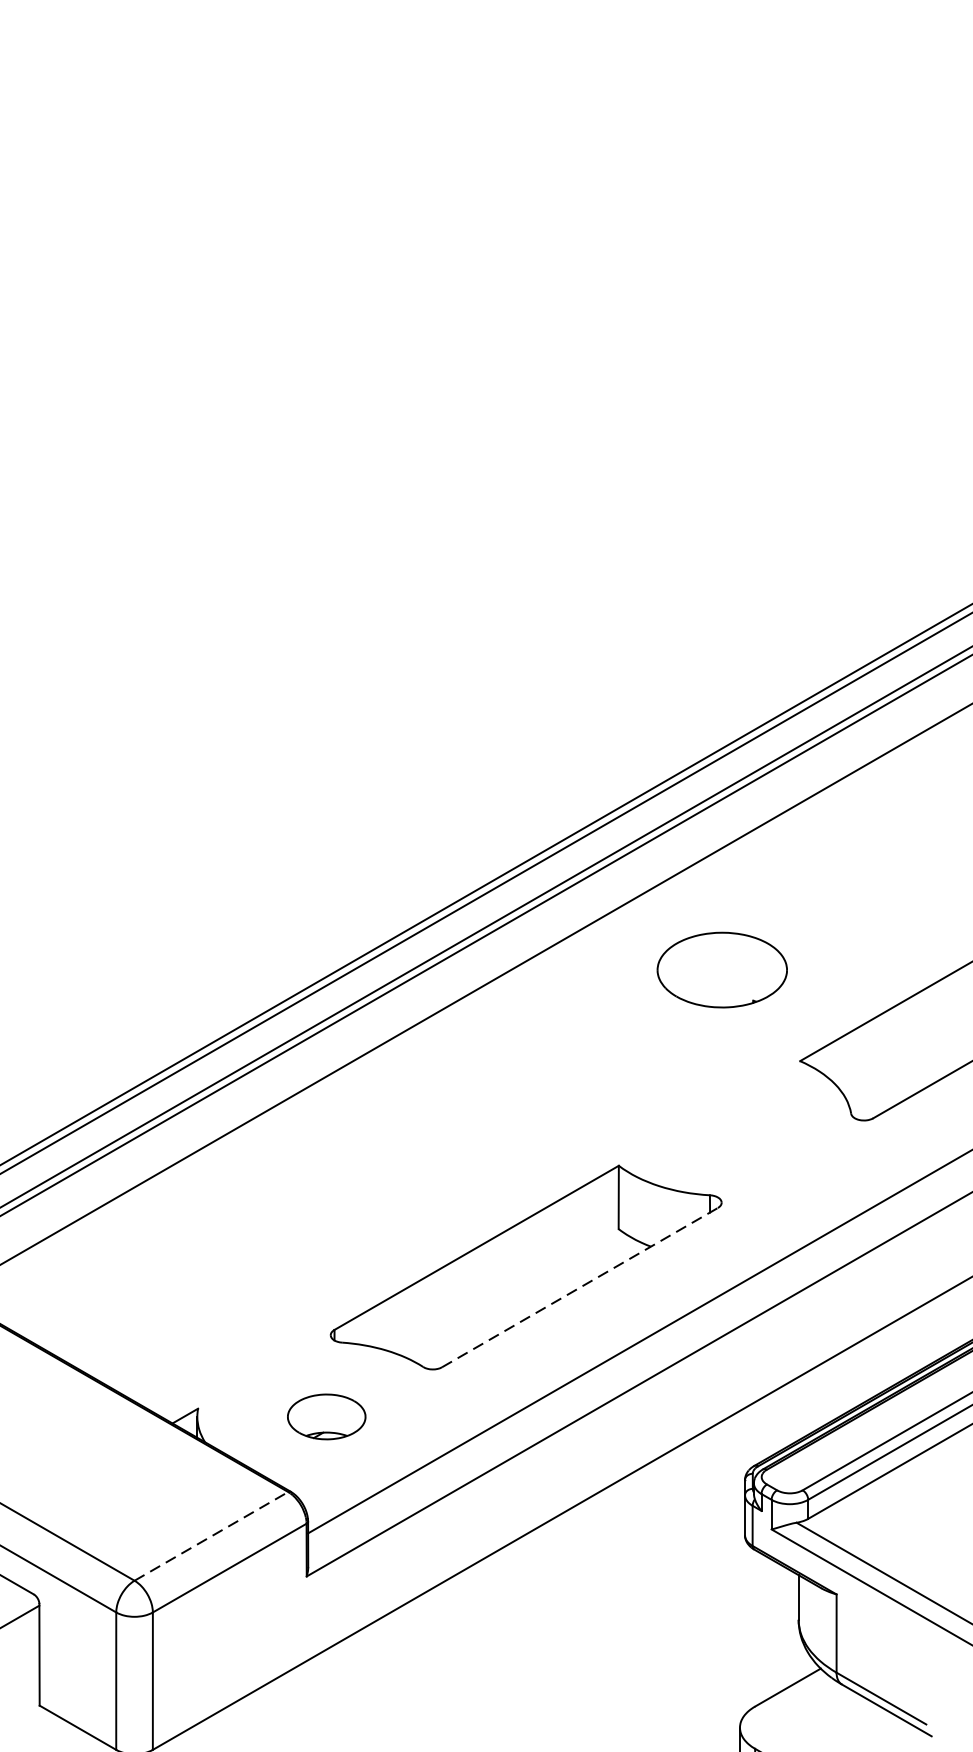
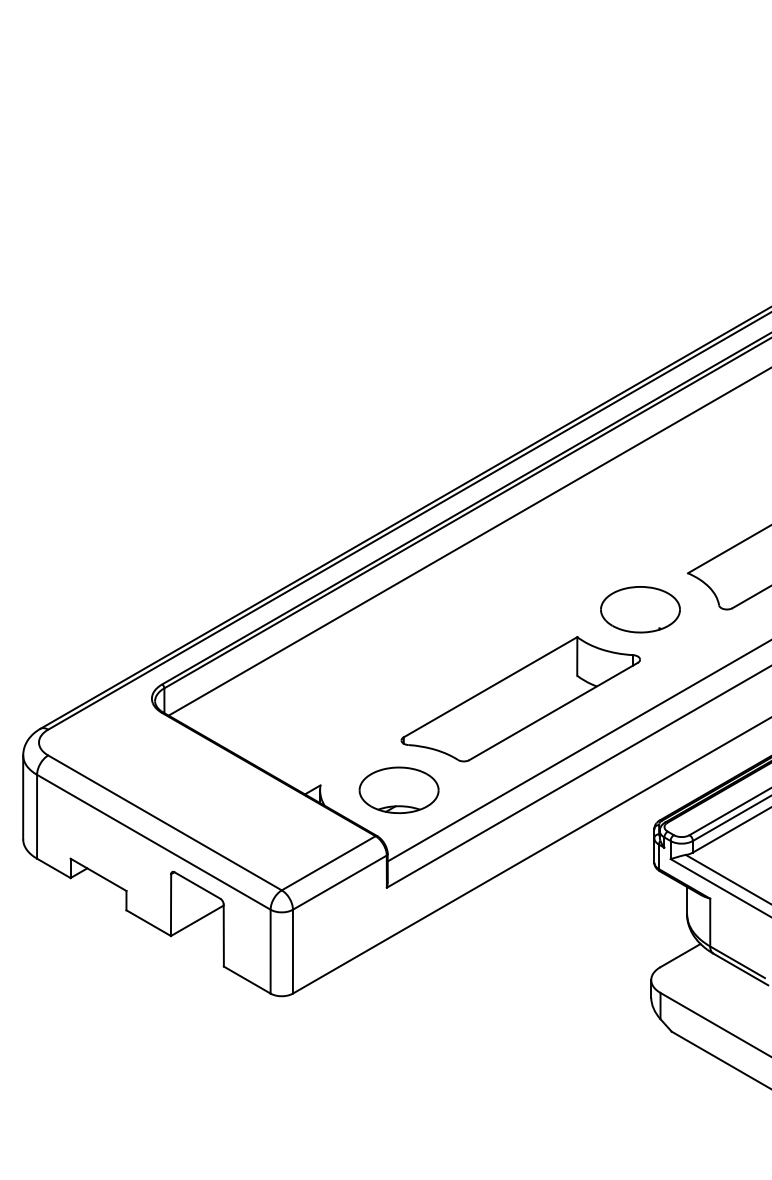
part: (722, 969) -> (640, 609), moved
line: (581, 1287) -> (554, 711), dashed -> solid
part: (325, 1417) -> (398, 790), size x1.67
line: (212, 1536) -> (329, 863), dashed -> solid

